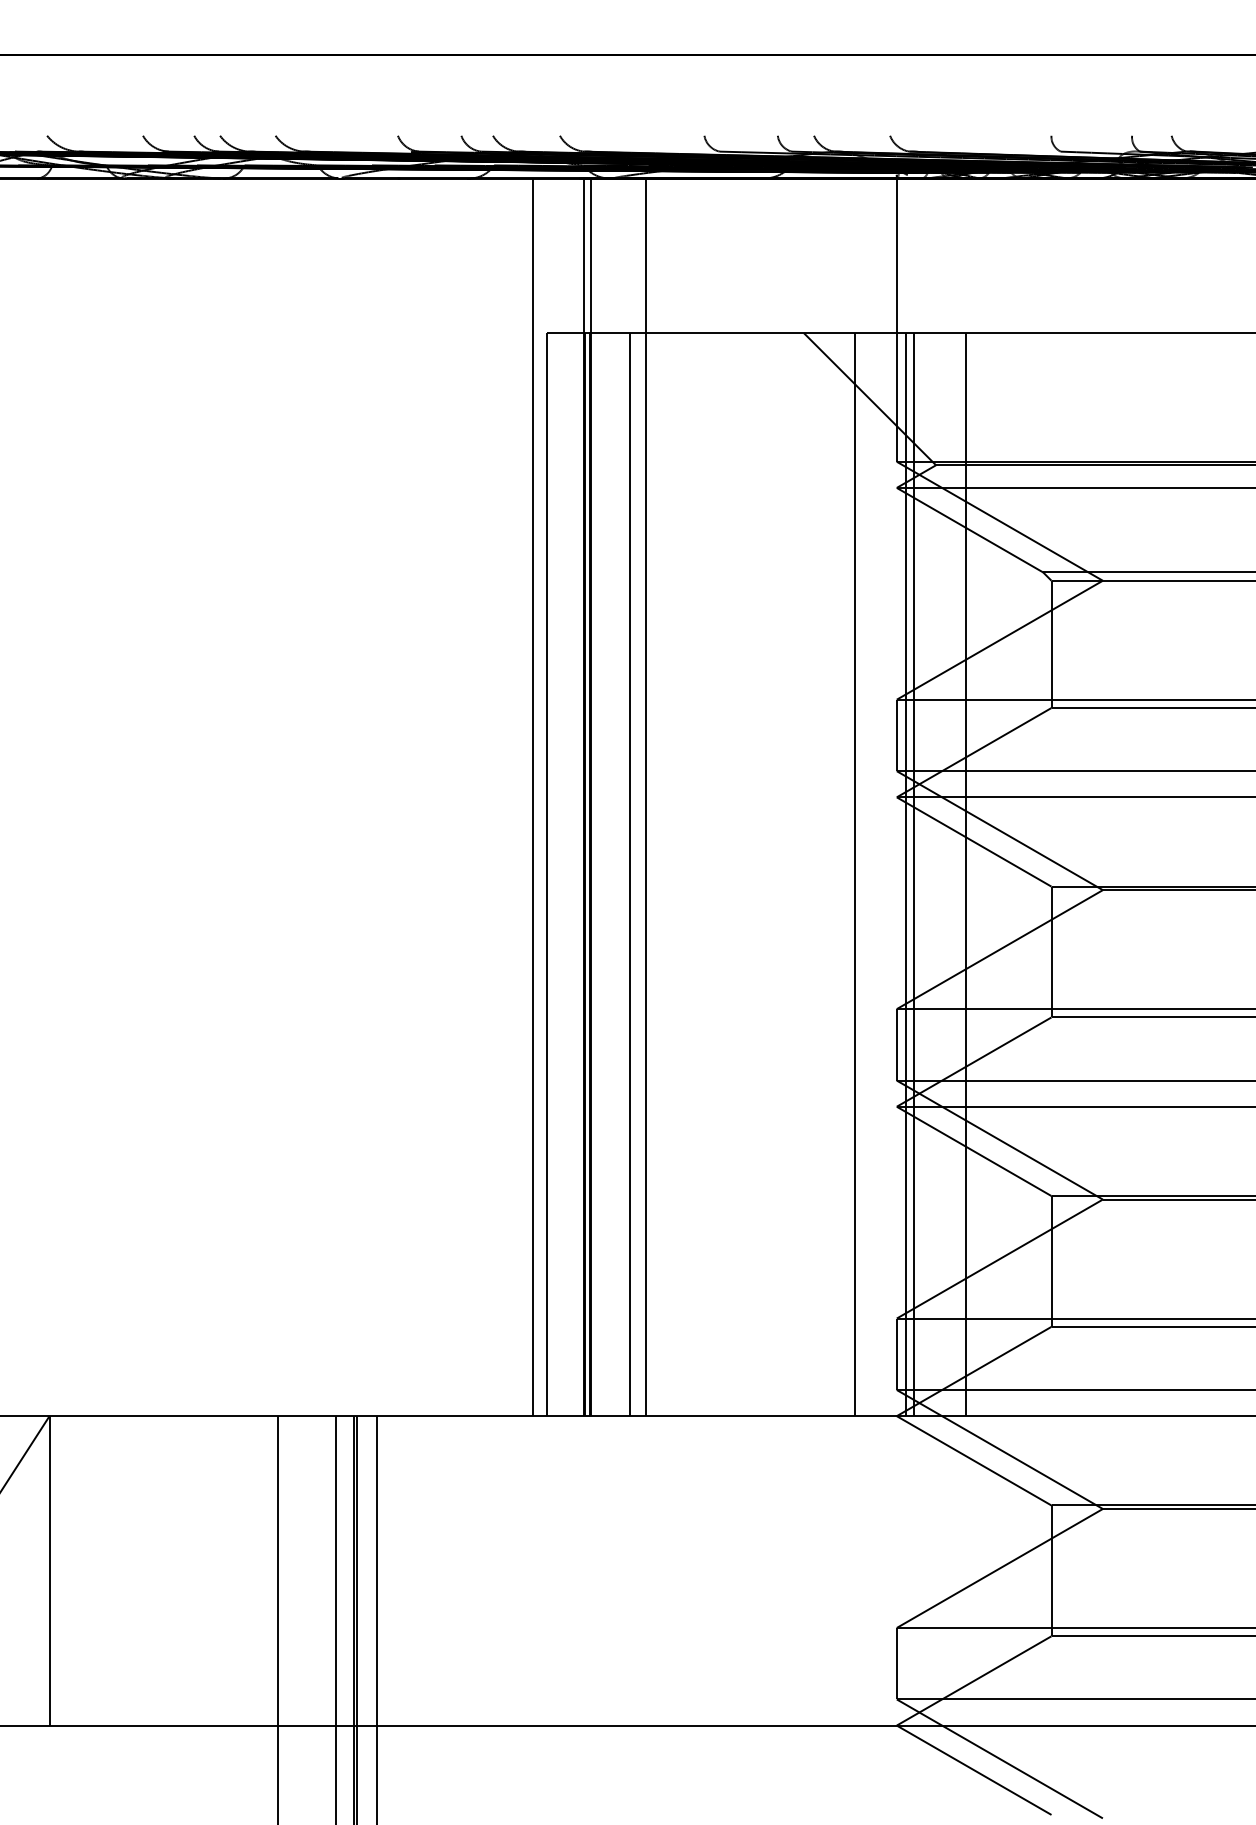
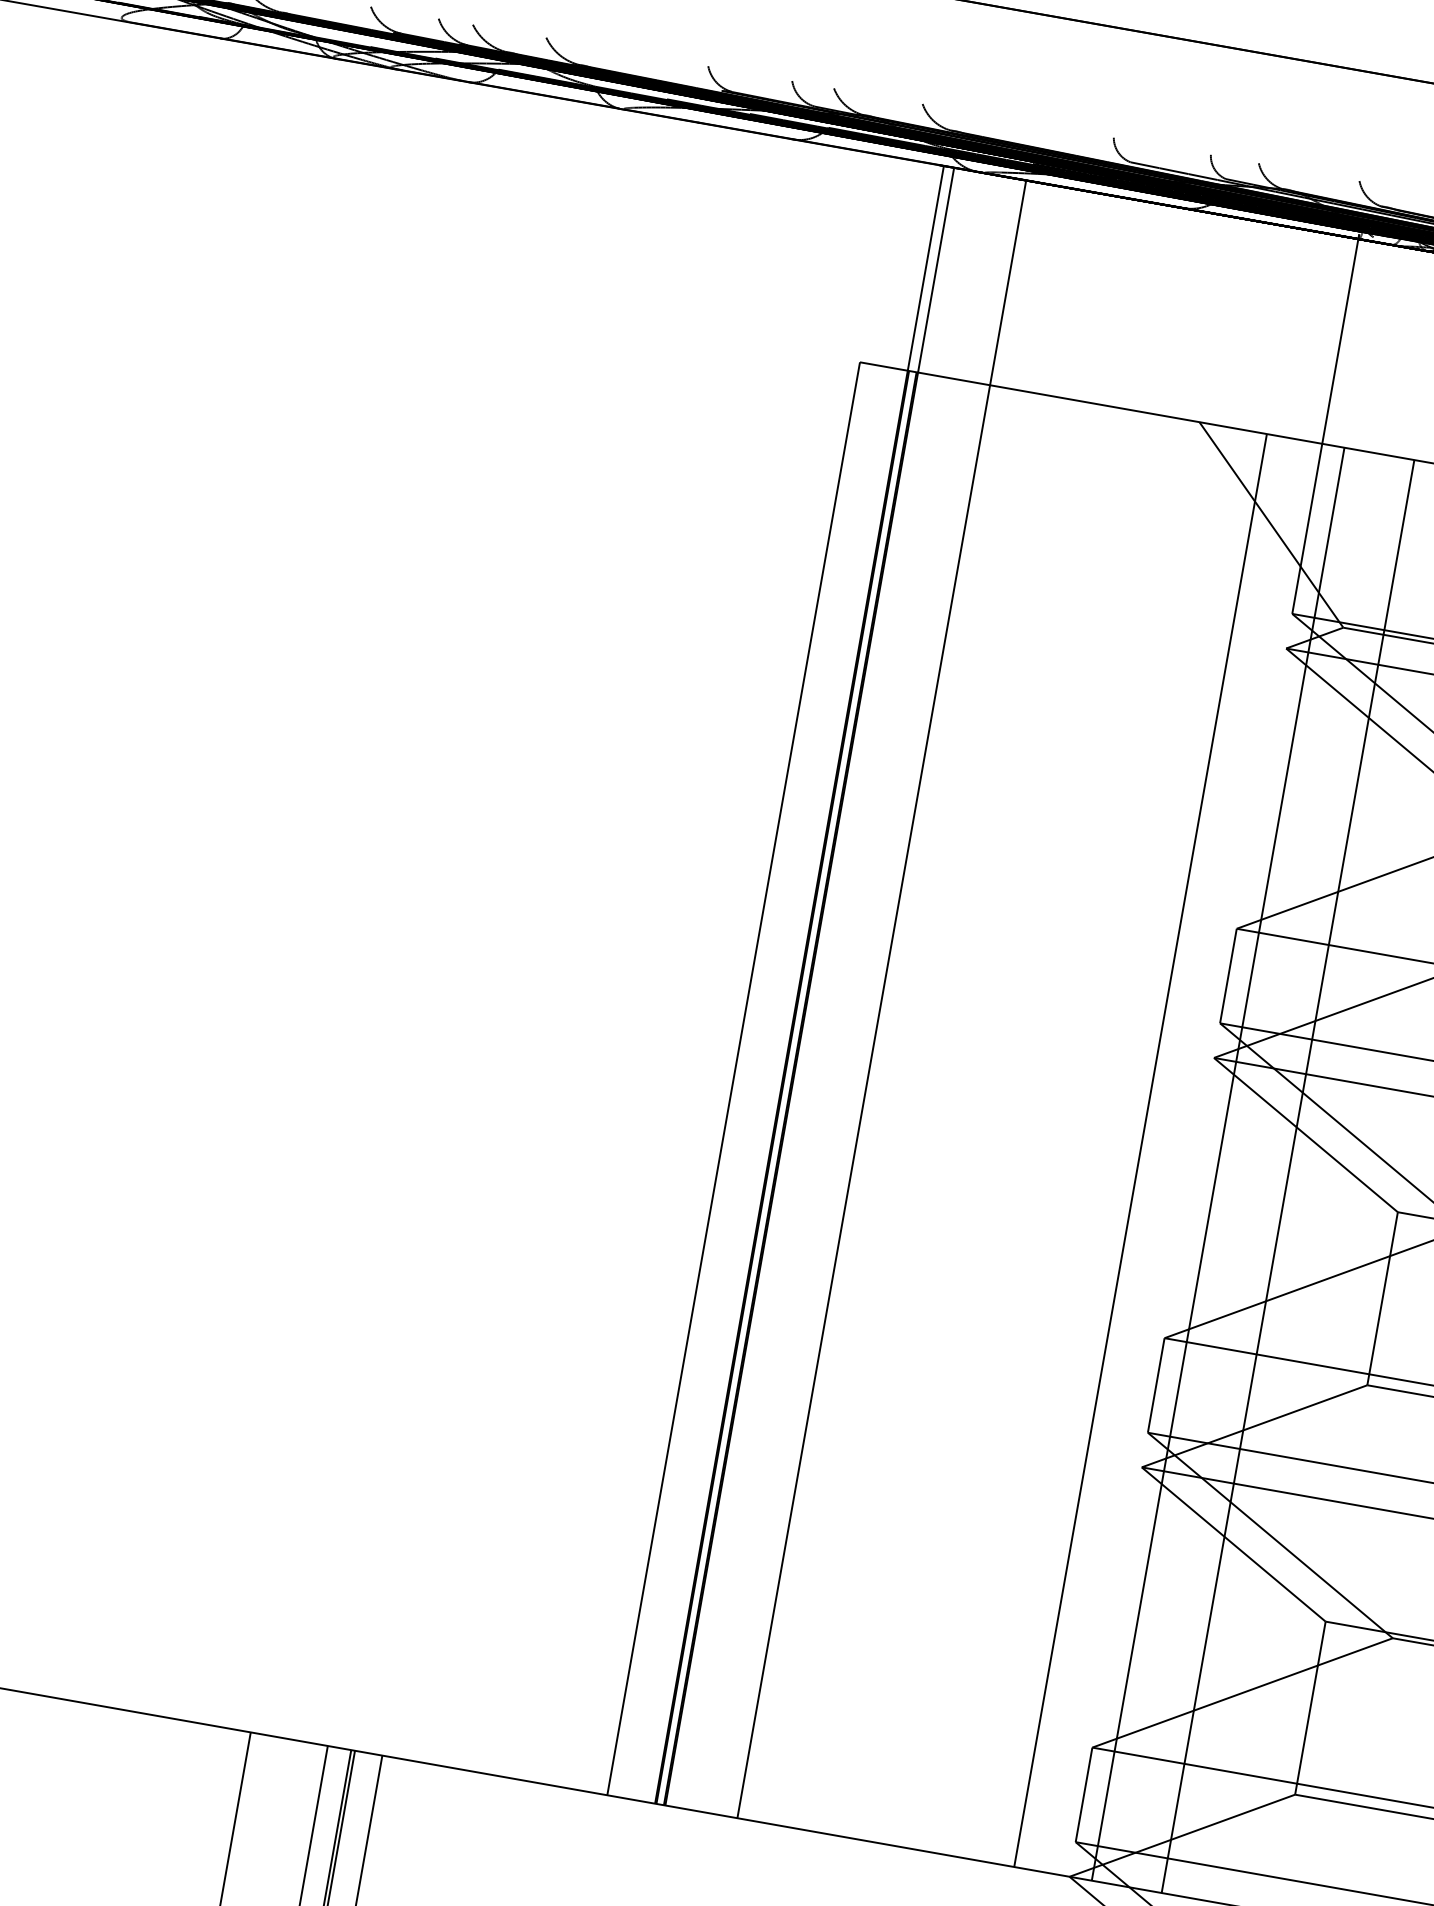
line: (532, 797) -> (731, 973), removed
line: (629, 874) -> (842, 1097), removed
line: (905, 874) -> (1207, 1162), removed

